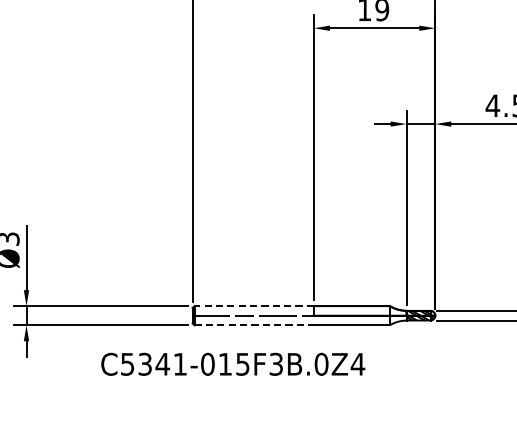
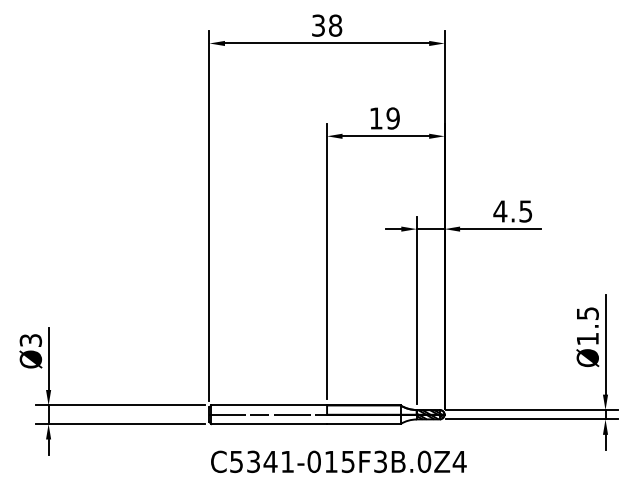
line: (254, 306) -> (269, 405), dashed -> solid
line: (254, 325) -> (269, 424), dashed -> solid
text: (232, 363) -> (338, 461), moved

